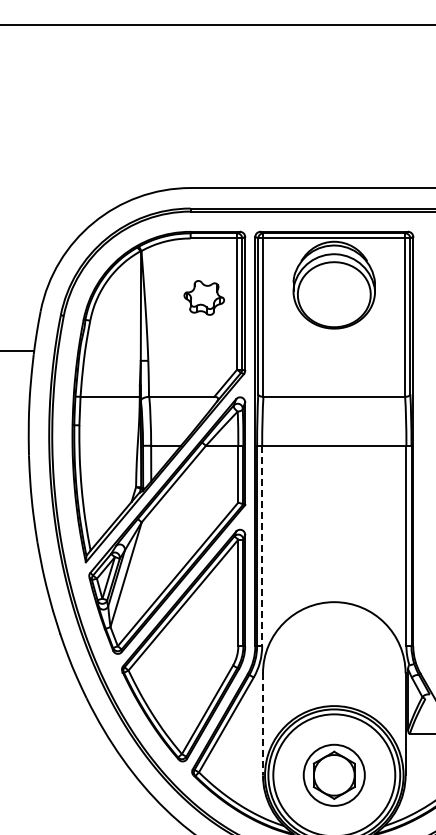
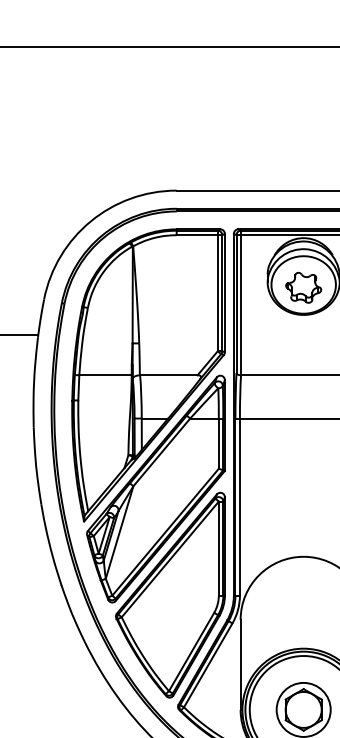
part: (204, 297) -> (303, 287), moved
line: (262, 546) -> (240, 507), dashed -> solid
line: (262, 724) -> (240, 664), dashed -> solid

